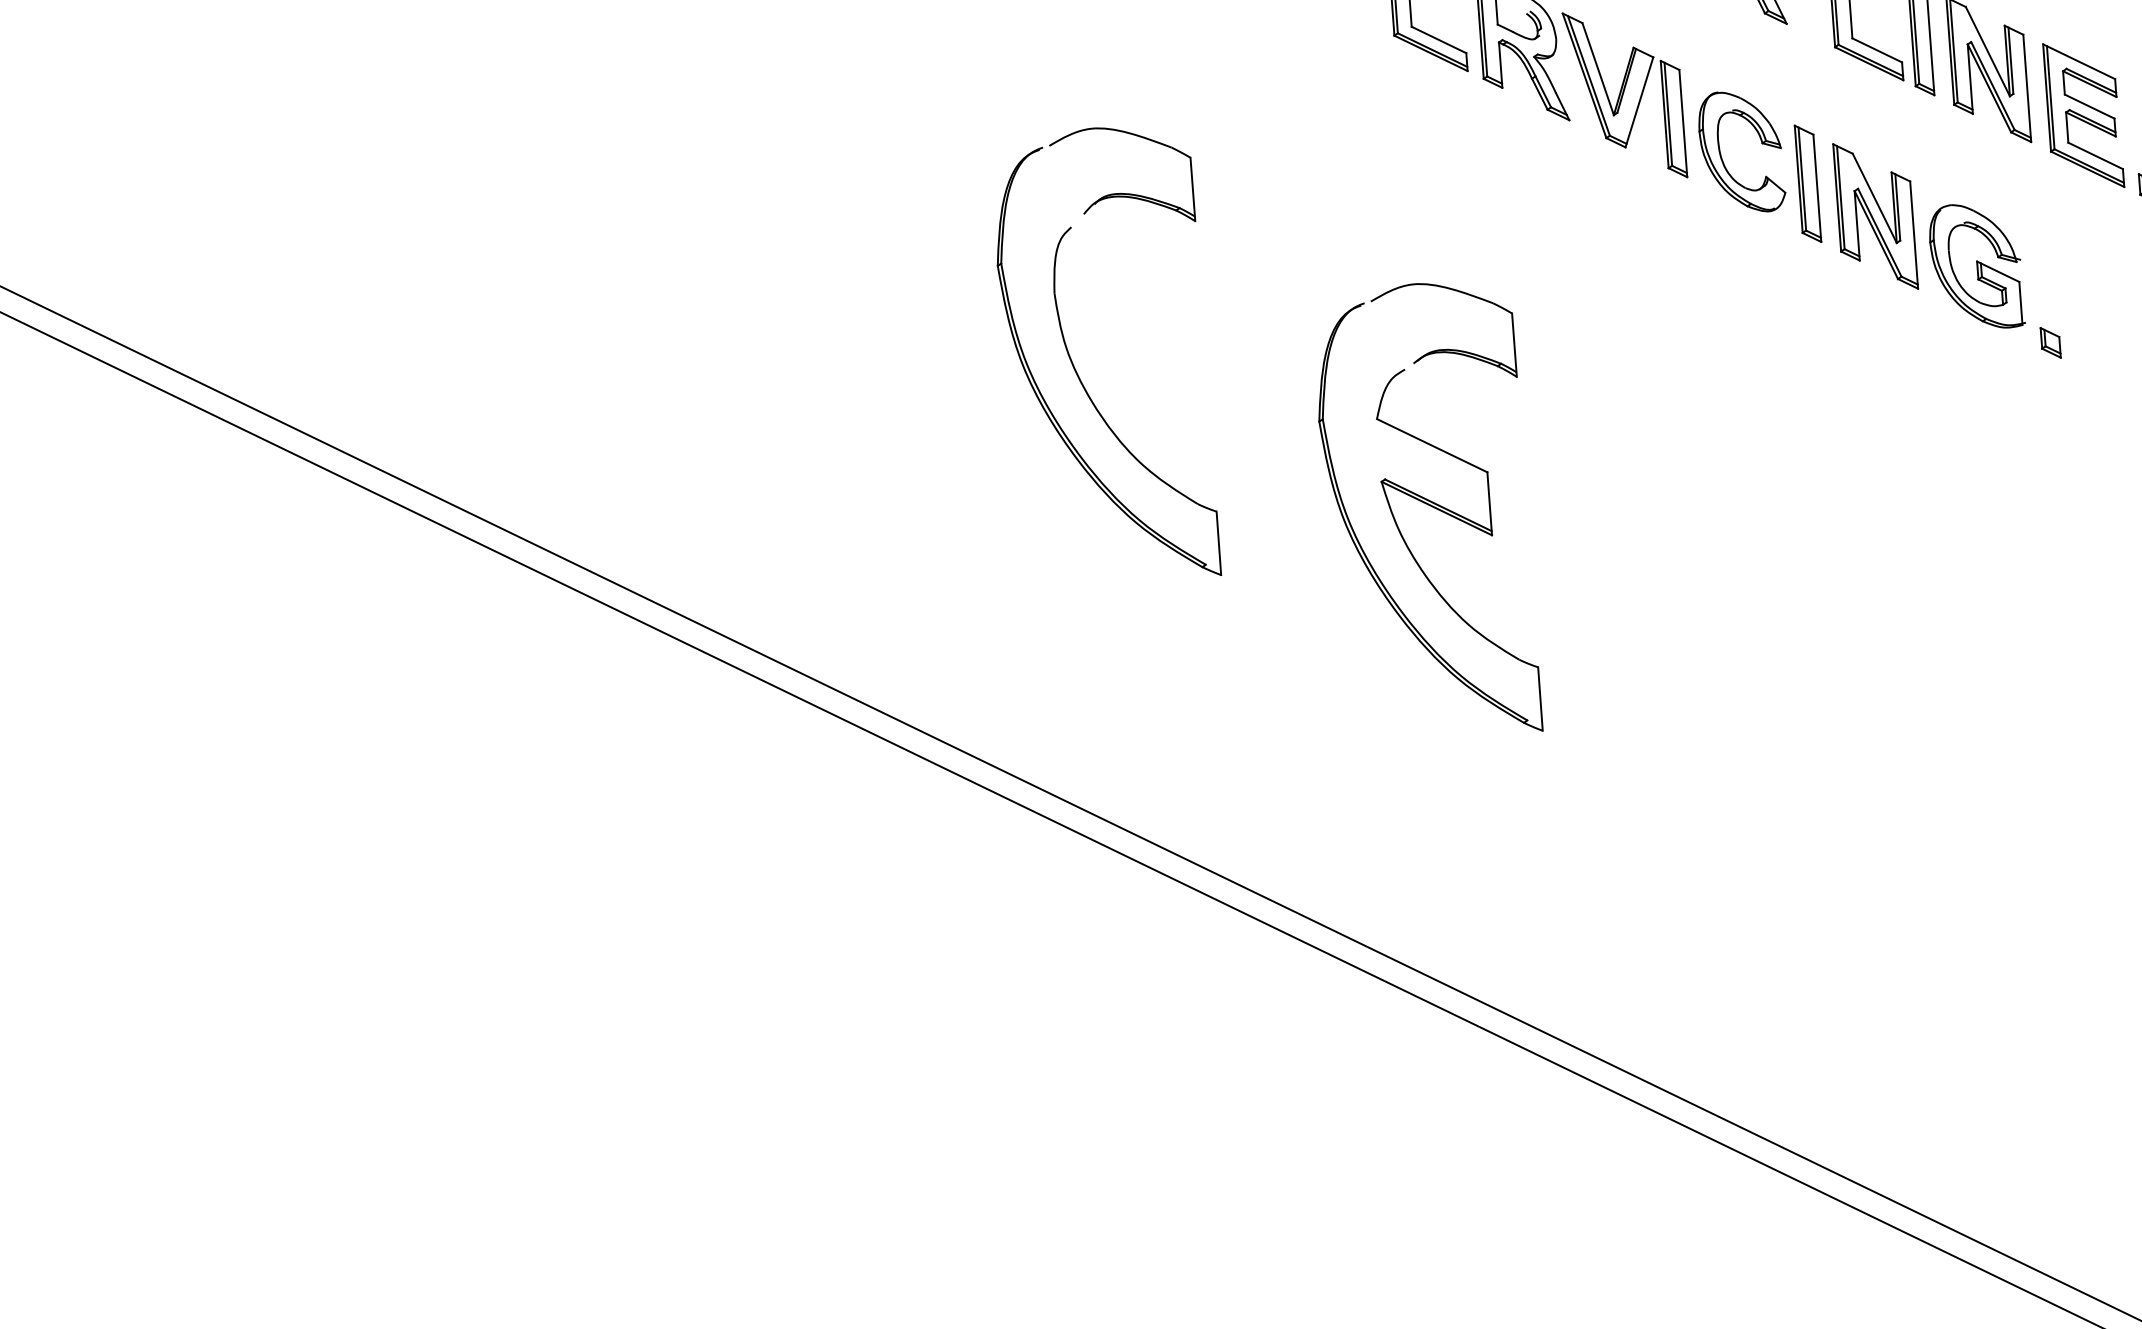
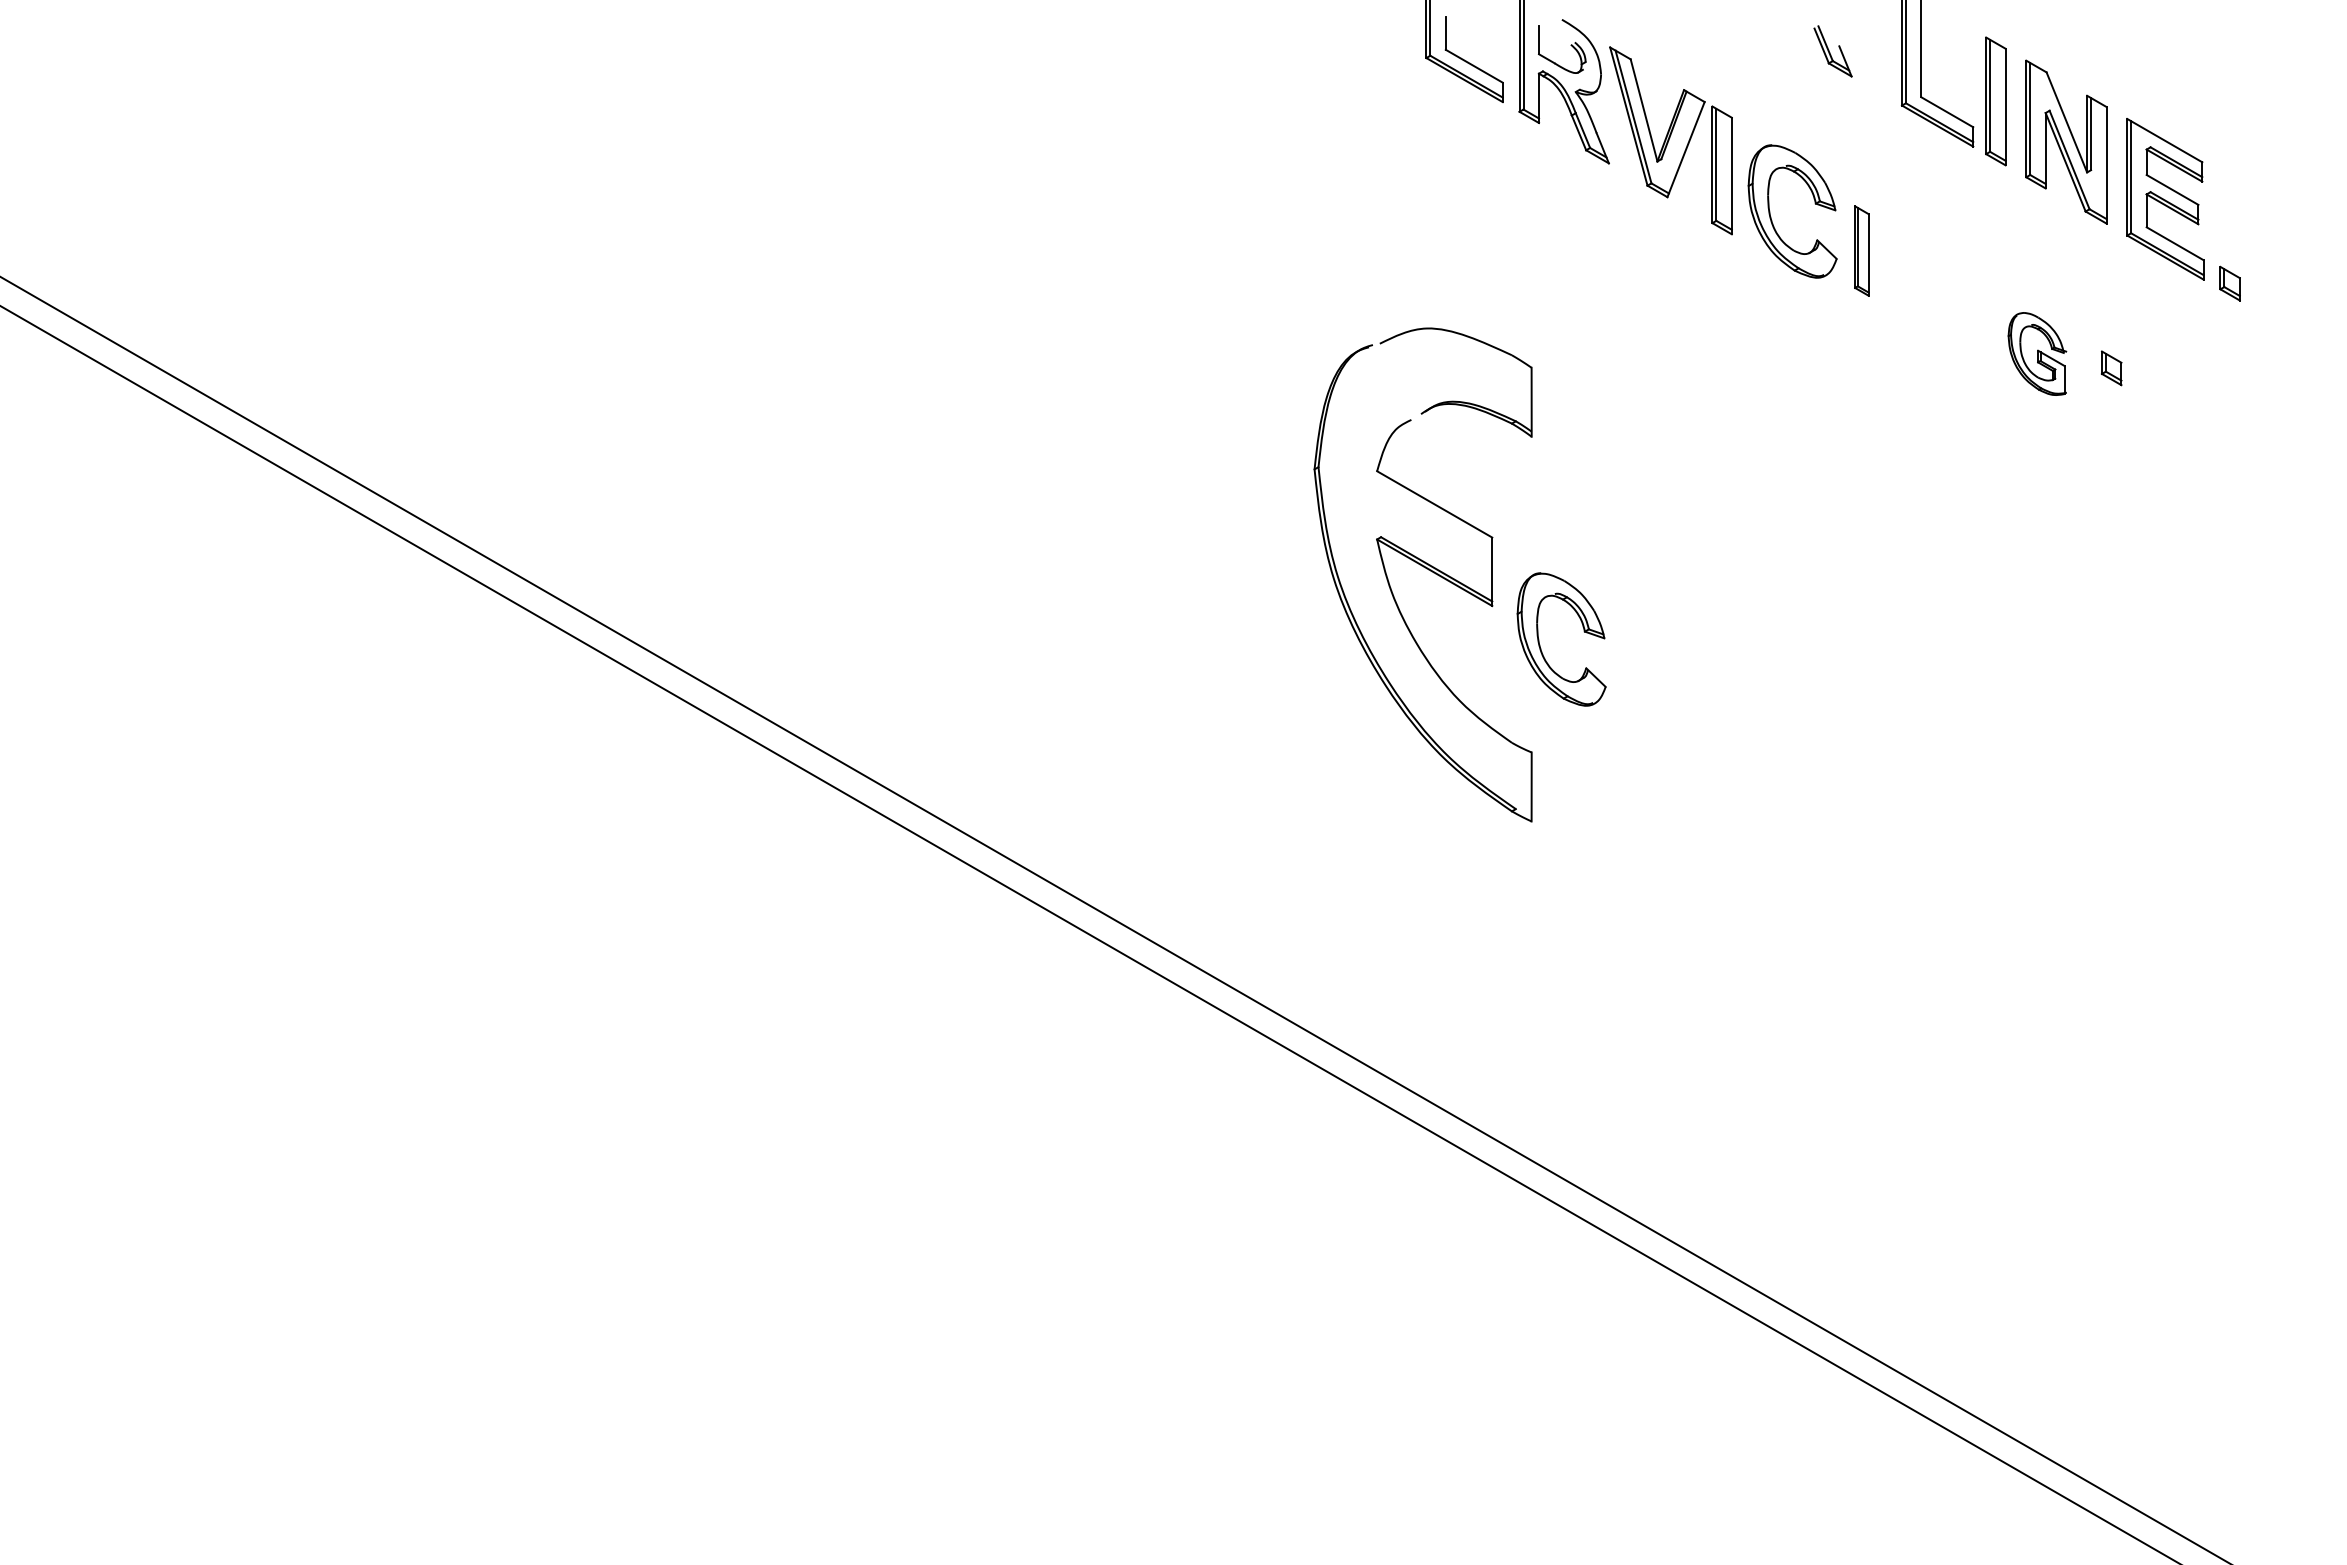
part: (1807, 183) -> (1861, 250), size x0.7
part: (1875, 216) -> (1932, 291), removed
part: (1976, 266) -> (2037, 353), size x0.6
part: (2050, 343) -> (2111, 368), moved
part: (1076, 371) -> (1056, 395), removed
part: (1538, 567) -> (1540, 644), added

